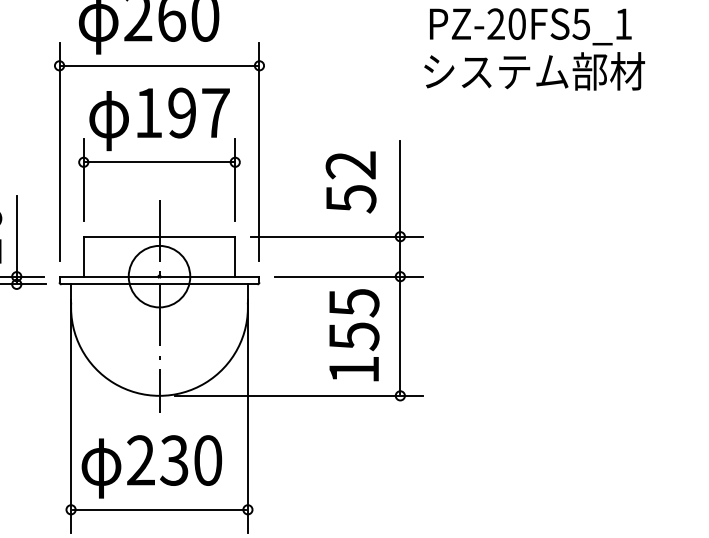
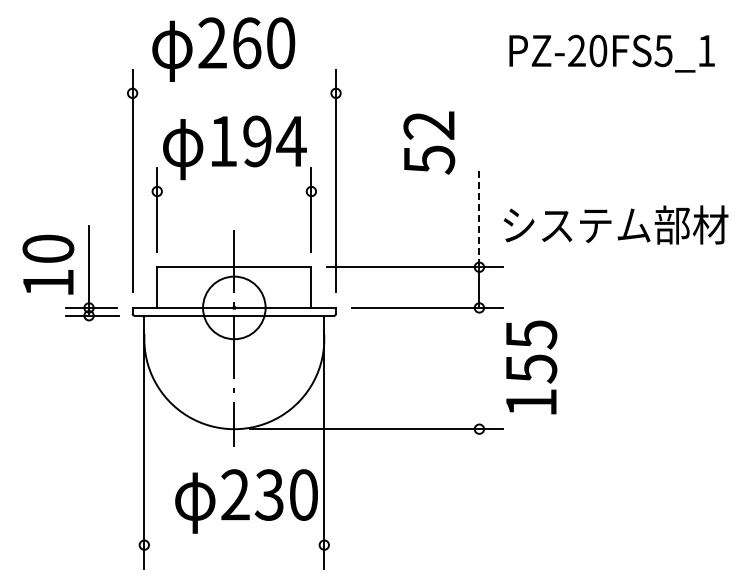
line: (159, 65) -> (234, 93), removed
text: (534, 70) -> (615, 224), moved
text: (215, 113) -> (291, 141), 197 -> 194
line: (158, 162) -> (233, 191), removed
text: (351, 181) -> (429, 142), moved
line: (400, 188) -> (479, 218), solid -> dashed
text: (354, 335) -> (531, 367), moved
line: (400, 336) -> (479, 368), removed
text: (151, 466) -> (246, 501), moved
line: (158, 510) -> (233, 545), removed

